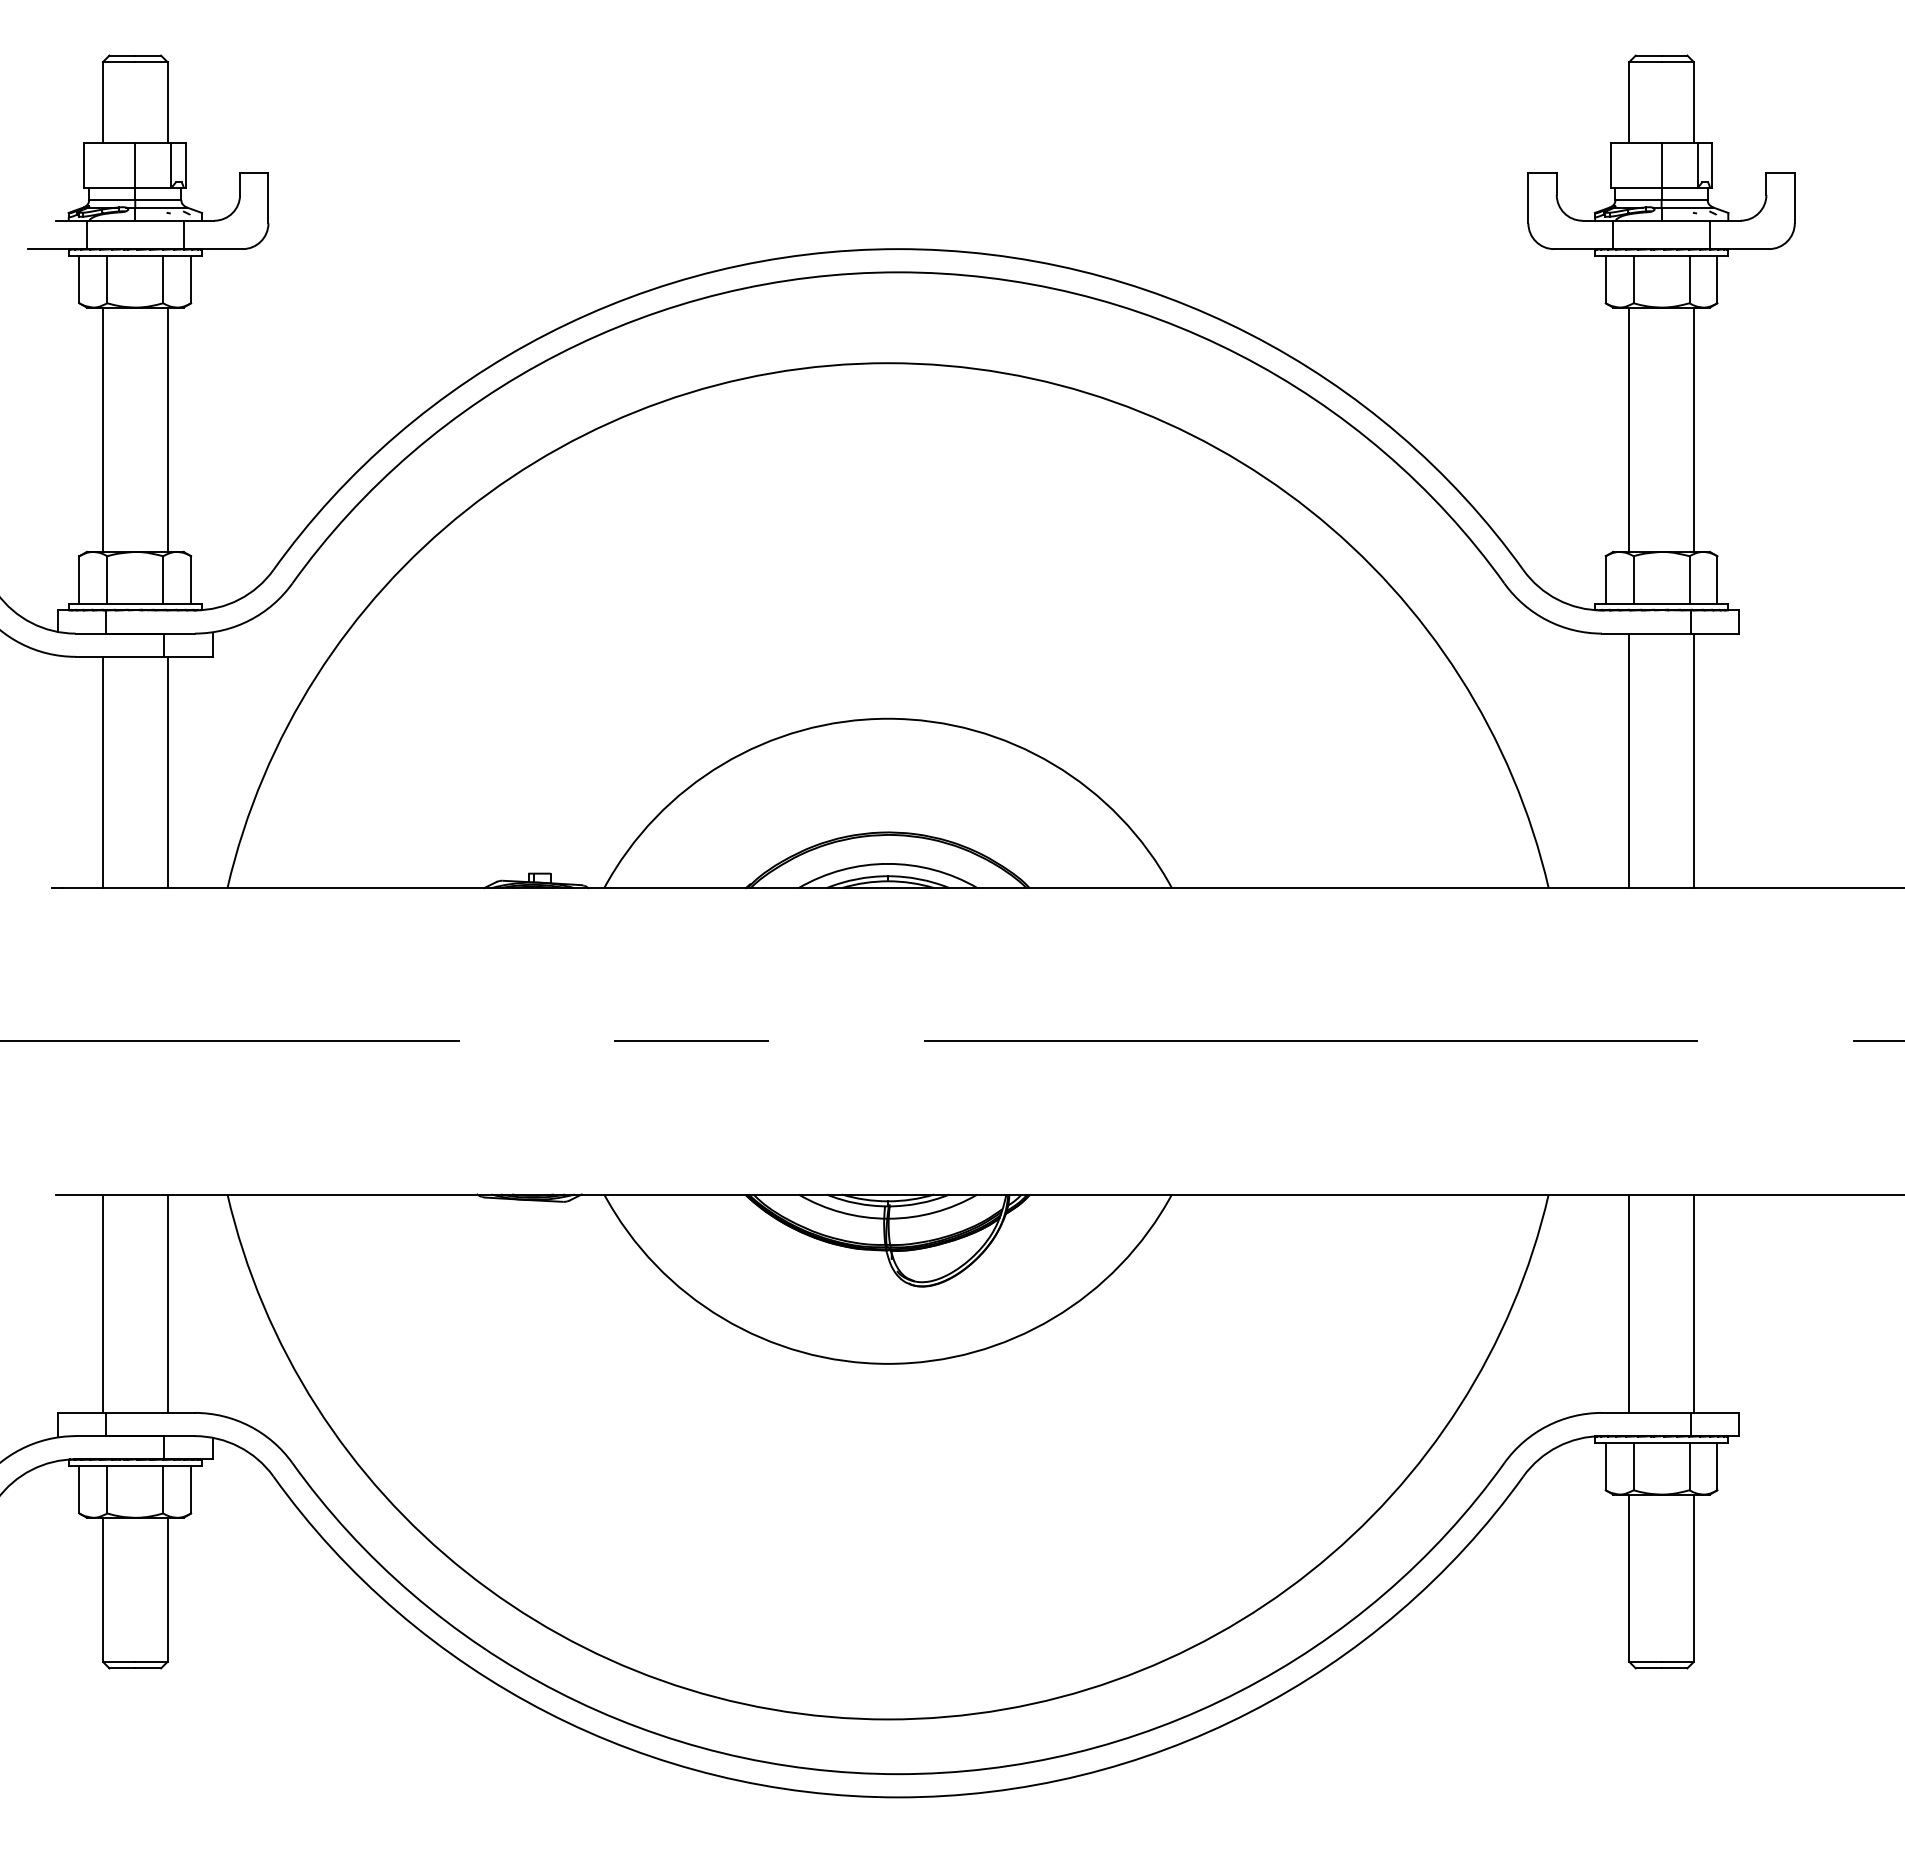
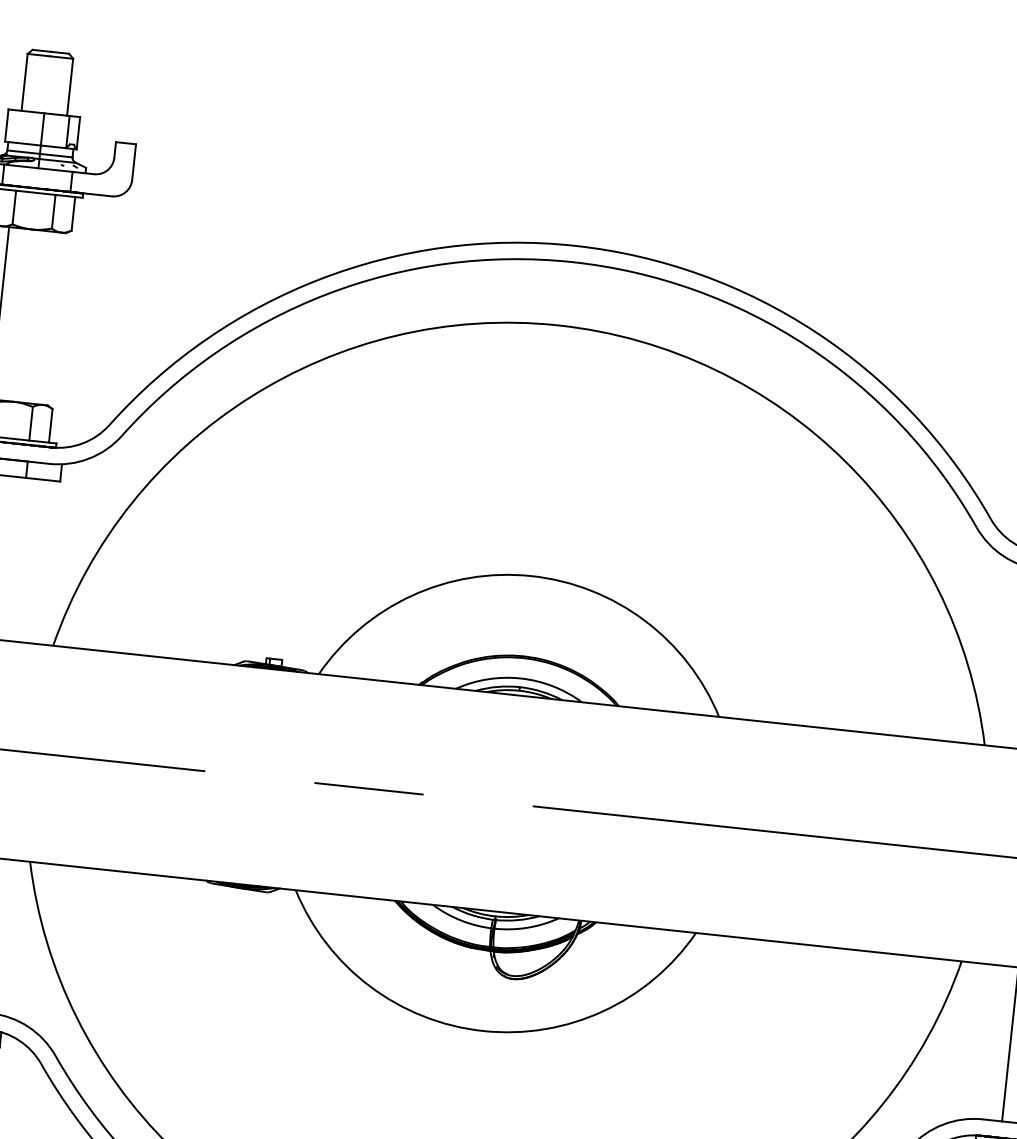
line: (167, 429) -> (45, 317), removed
line: (167, 772) -> (19, 559), removed

